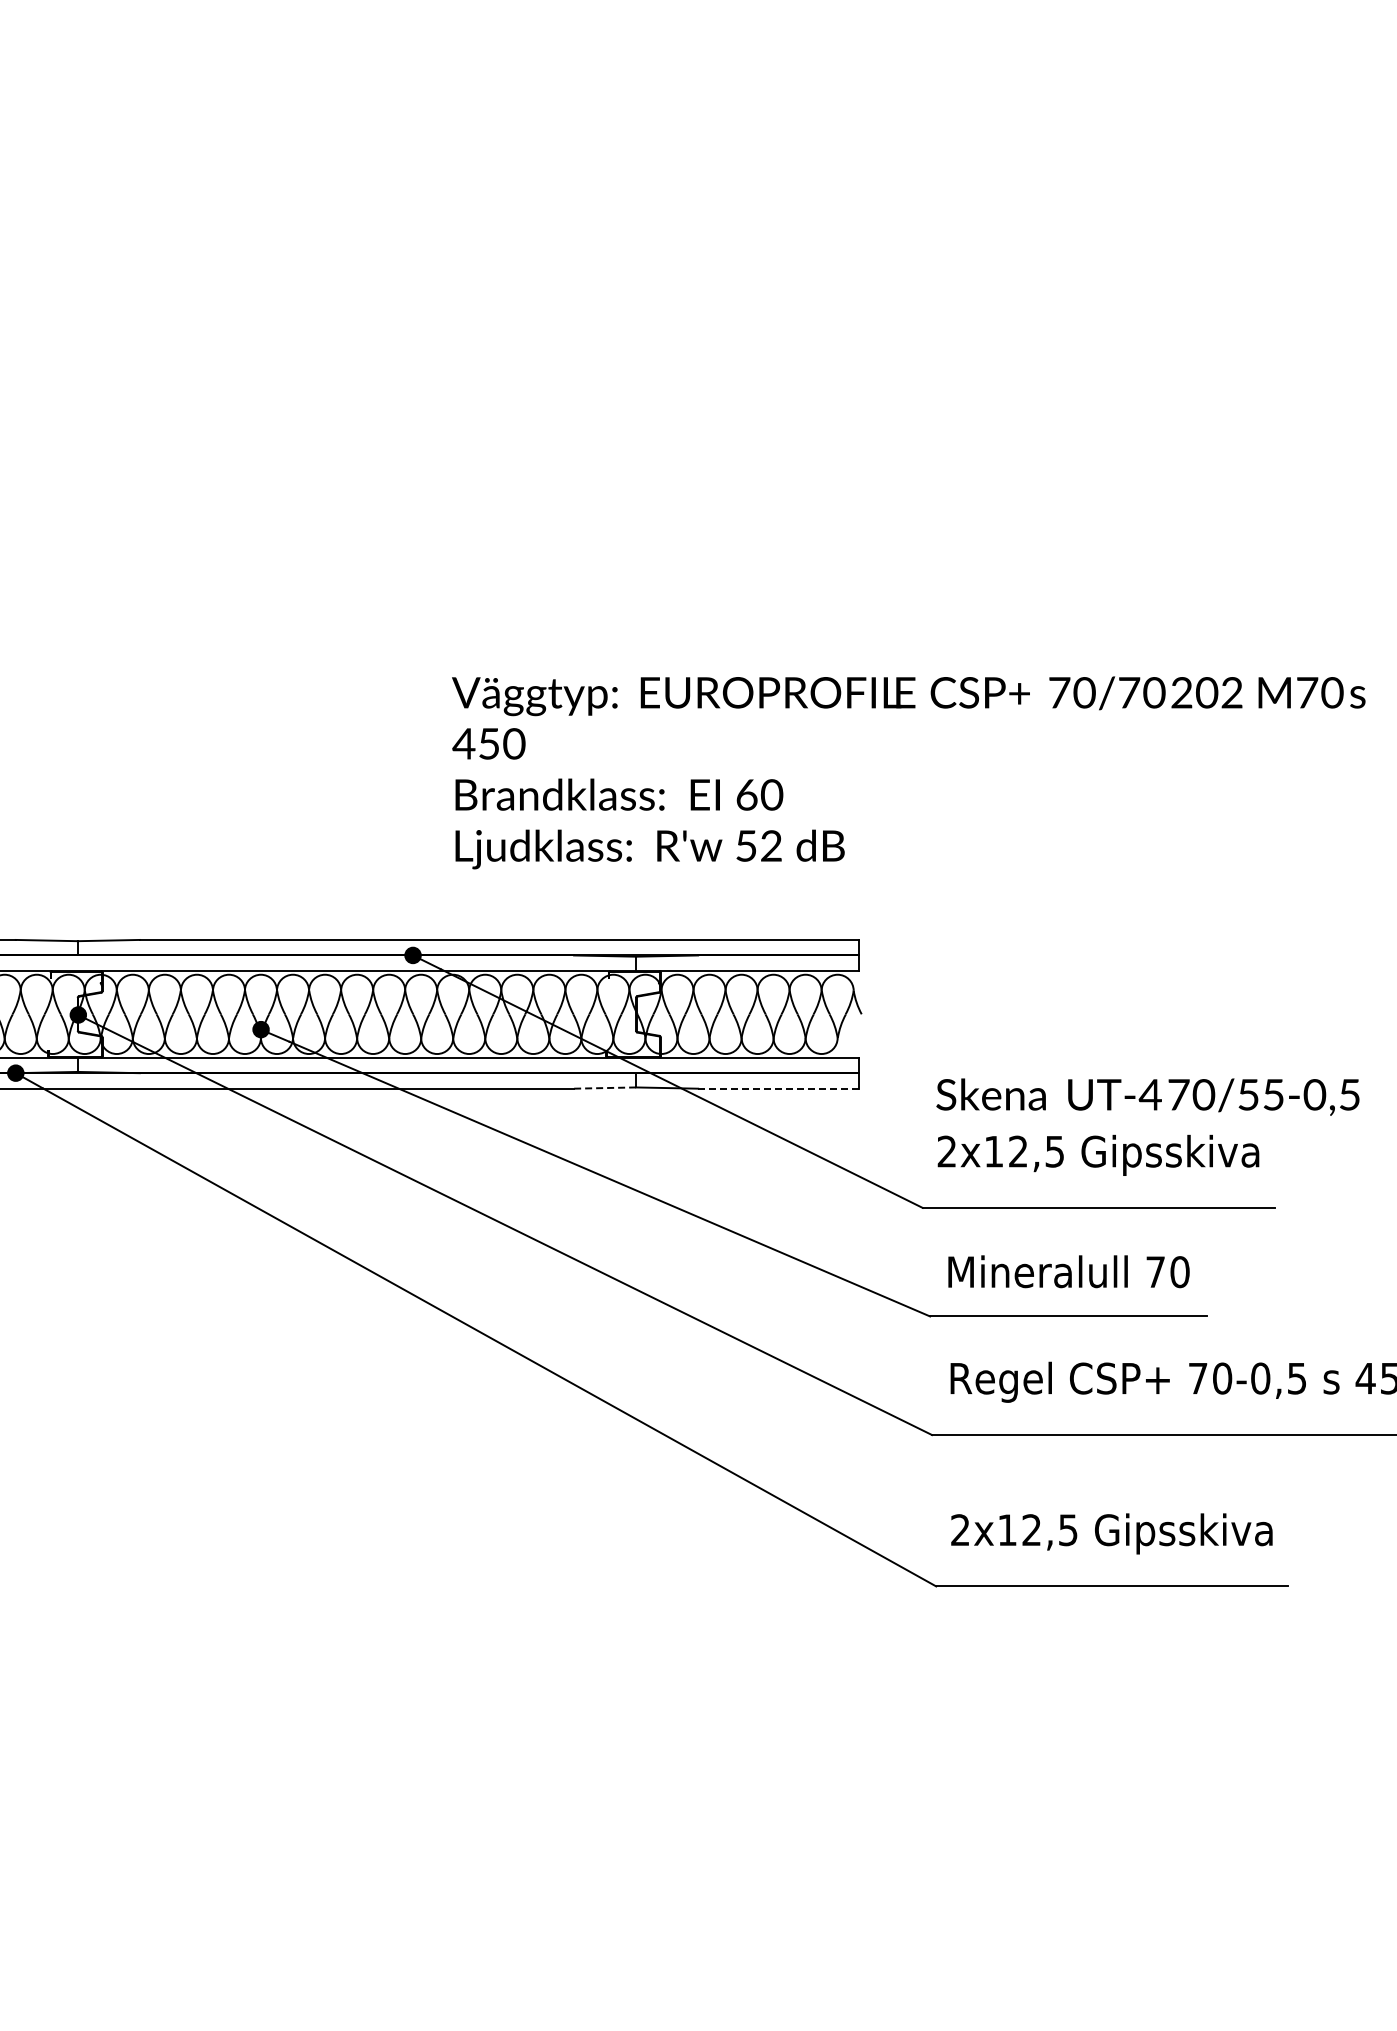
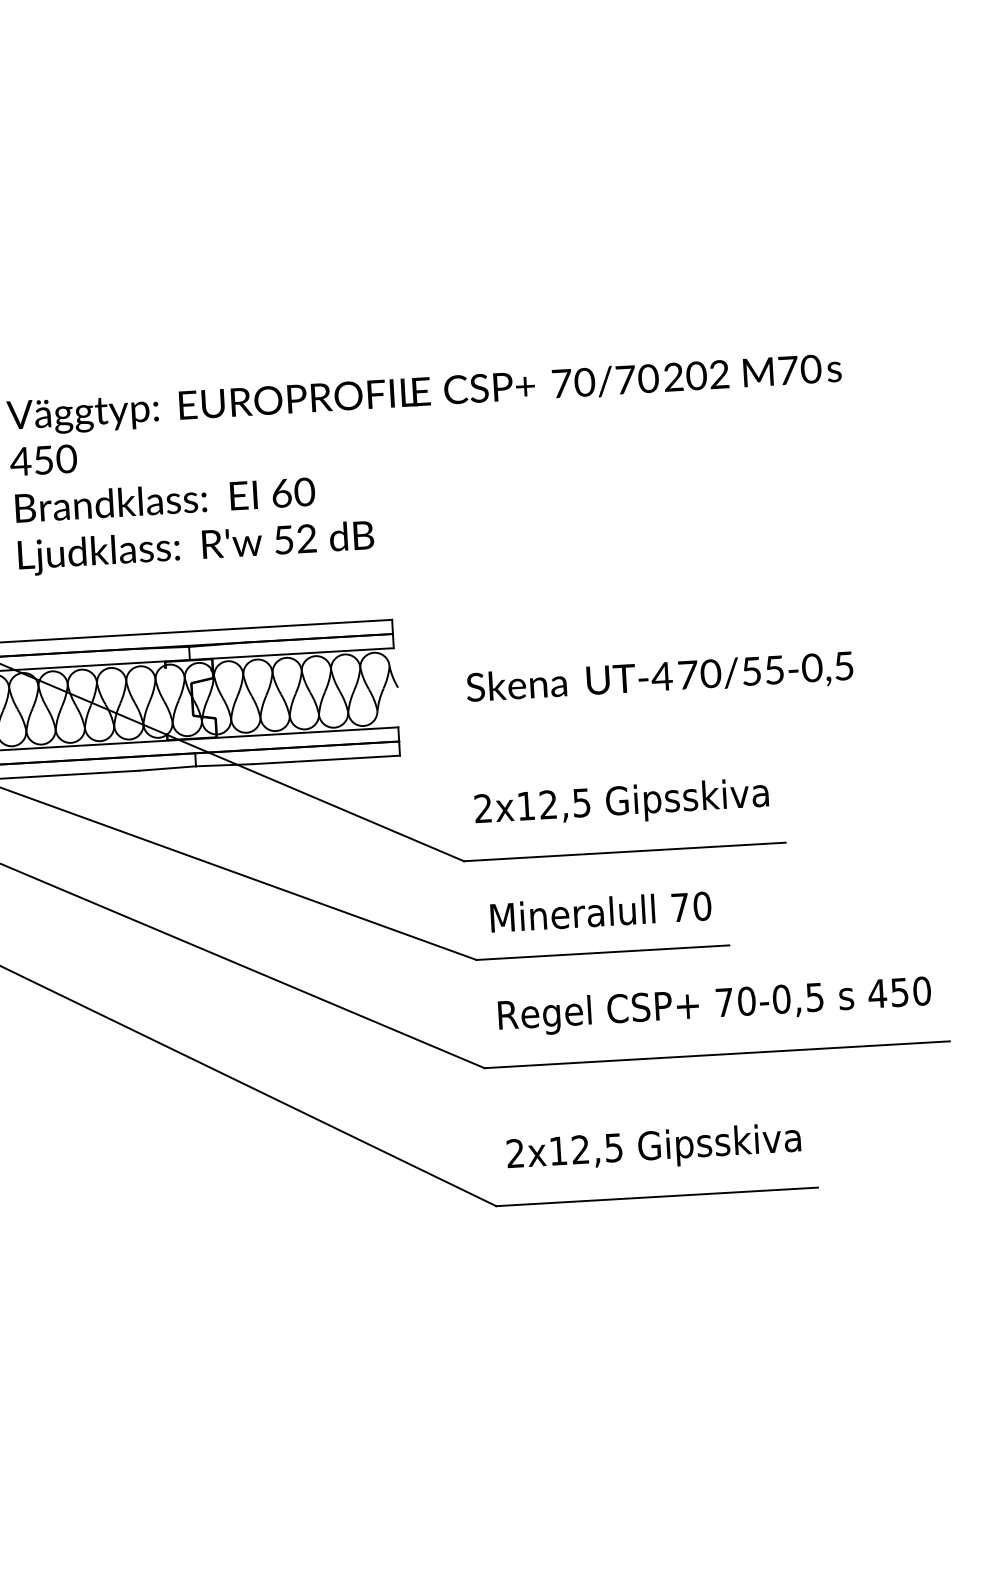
line: (604, 1088) -> (167, 768), dashed -> solid
line: (778, 1088) -> (326, 759), dashed -> solid
text: (1147, 1096) -> (659, 678), moved

